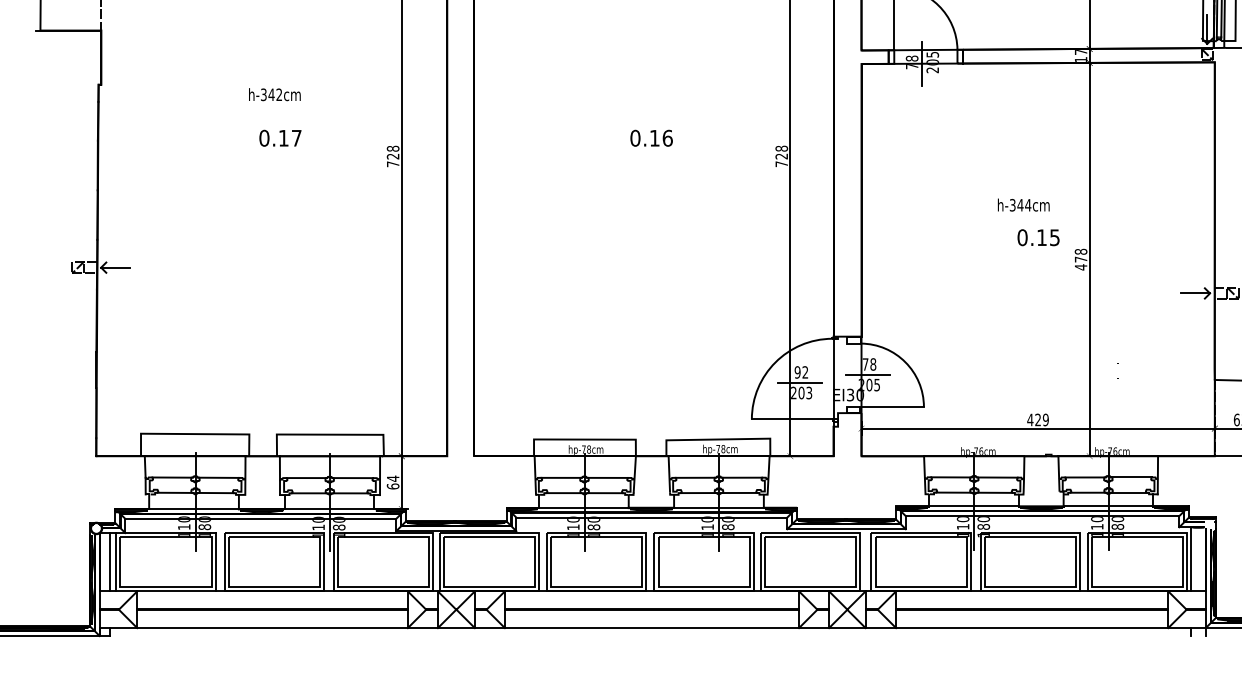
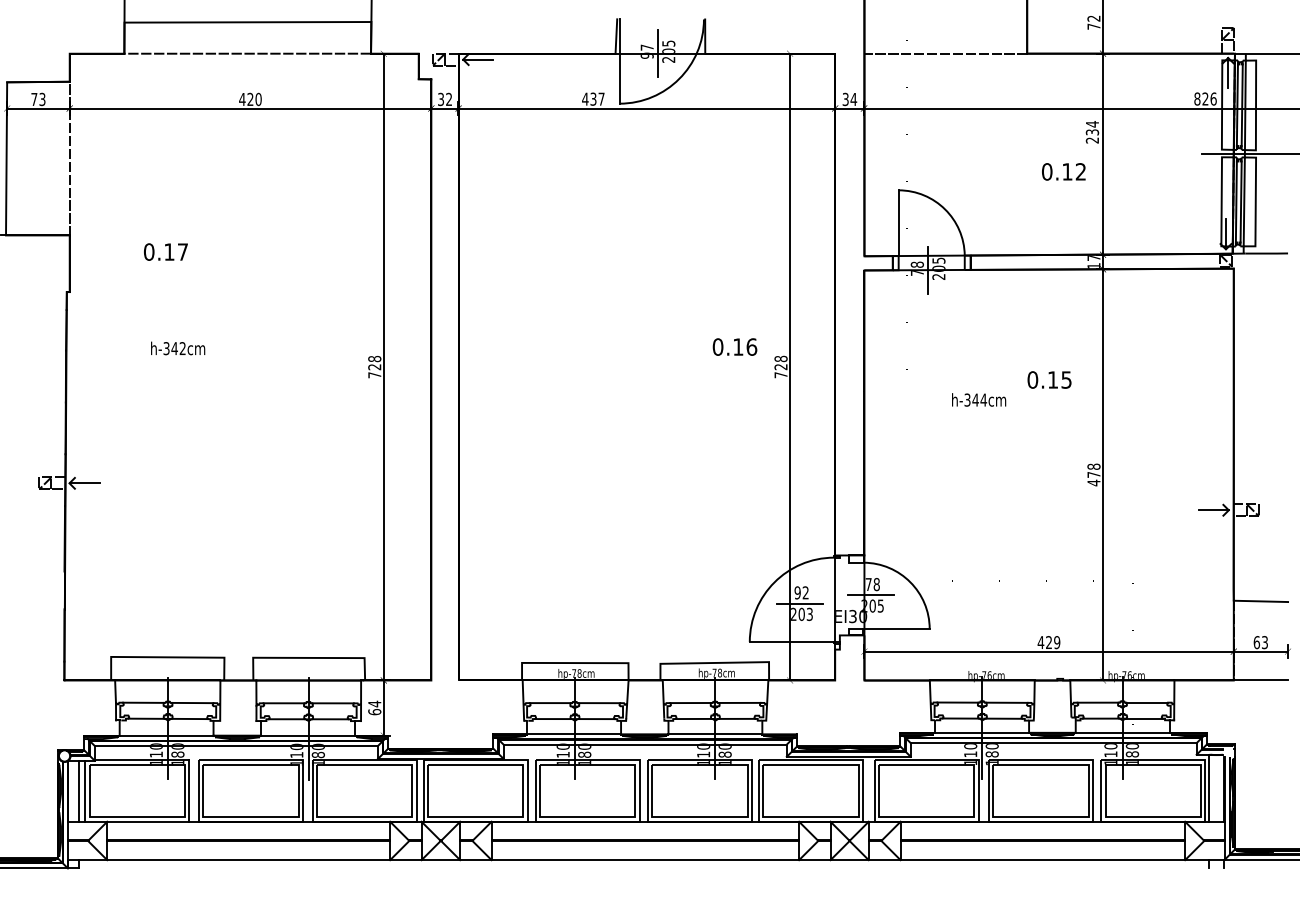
text: (275, 94) -> (178, 348), moved
text: (280, 137) -> (165, 251), moved
text: (651, 137) -> (734, 346), moved
text: (1024, 204) -> (979, 399), moved
text: (1038, 237) -> (1049, 379), moved

